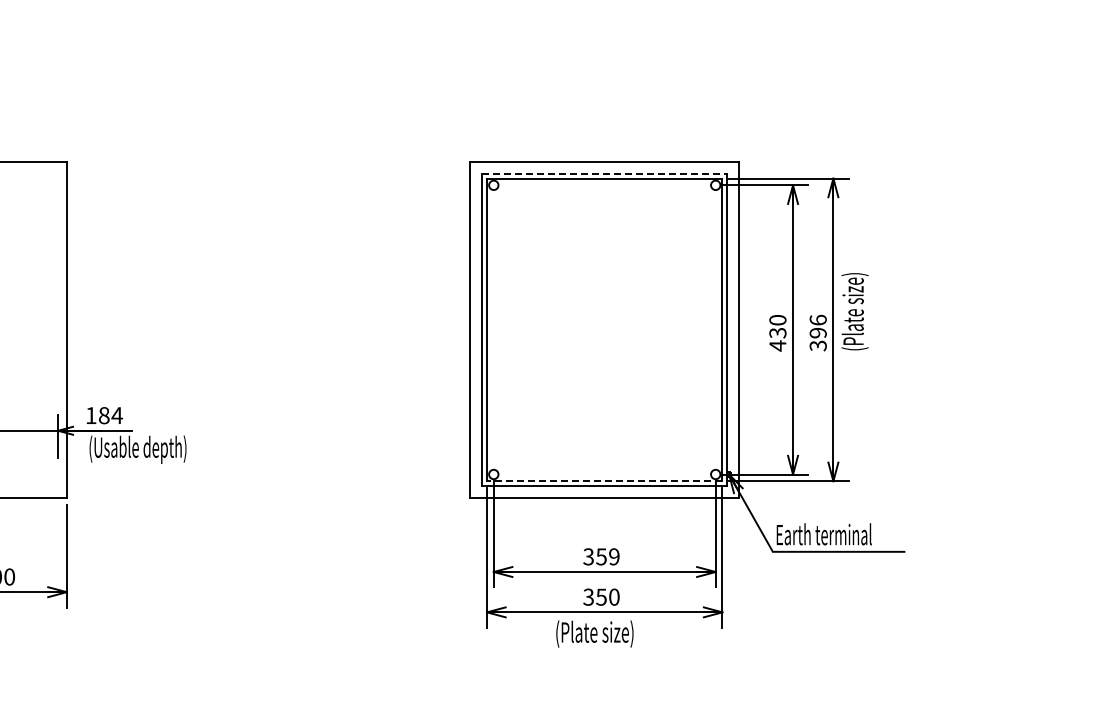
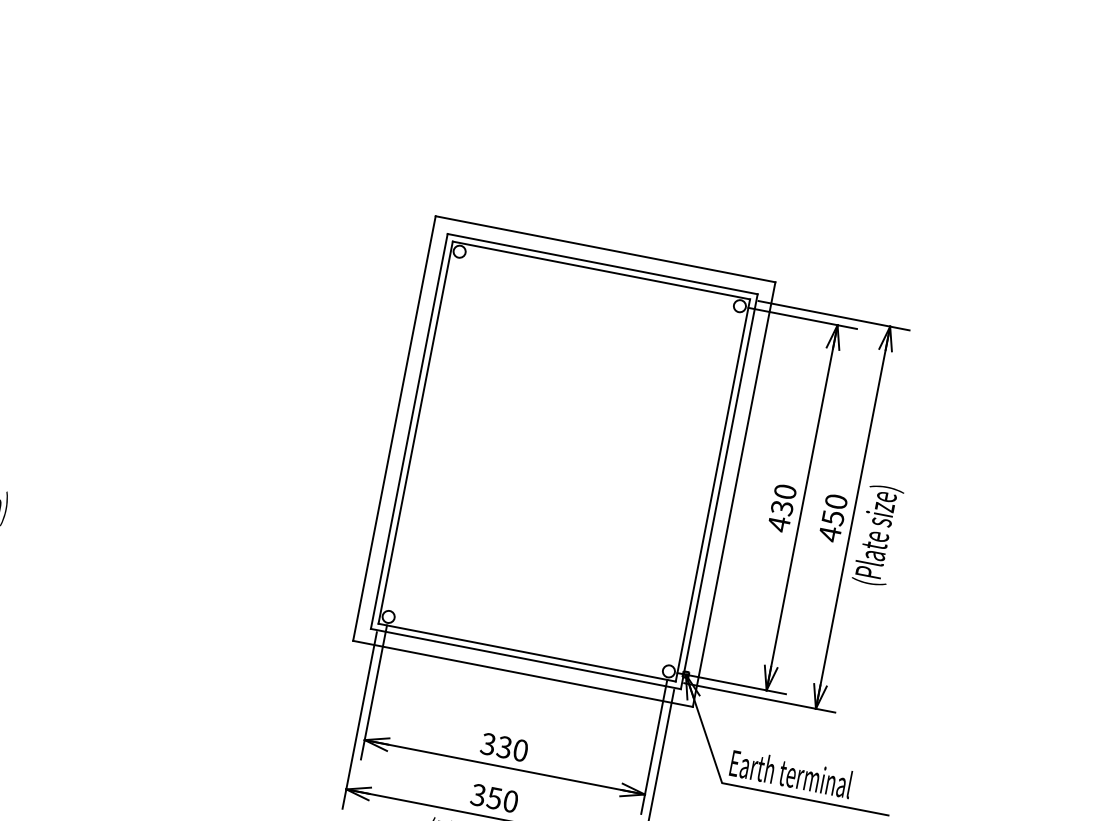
line: (604, 173) -> (602, 263), dashed -> solid
text: (854, 311) -> (877, 534), moved
text: (817, 332) -> (832, 517), 396 -> 450
line: (604, 481) -> (526, 652), dashed -> solid
text: (607, 556) -> (512, 748), 359 -> 330

